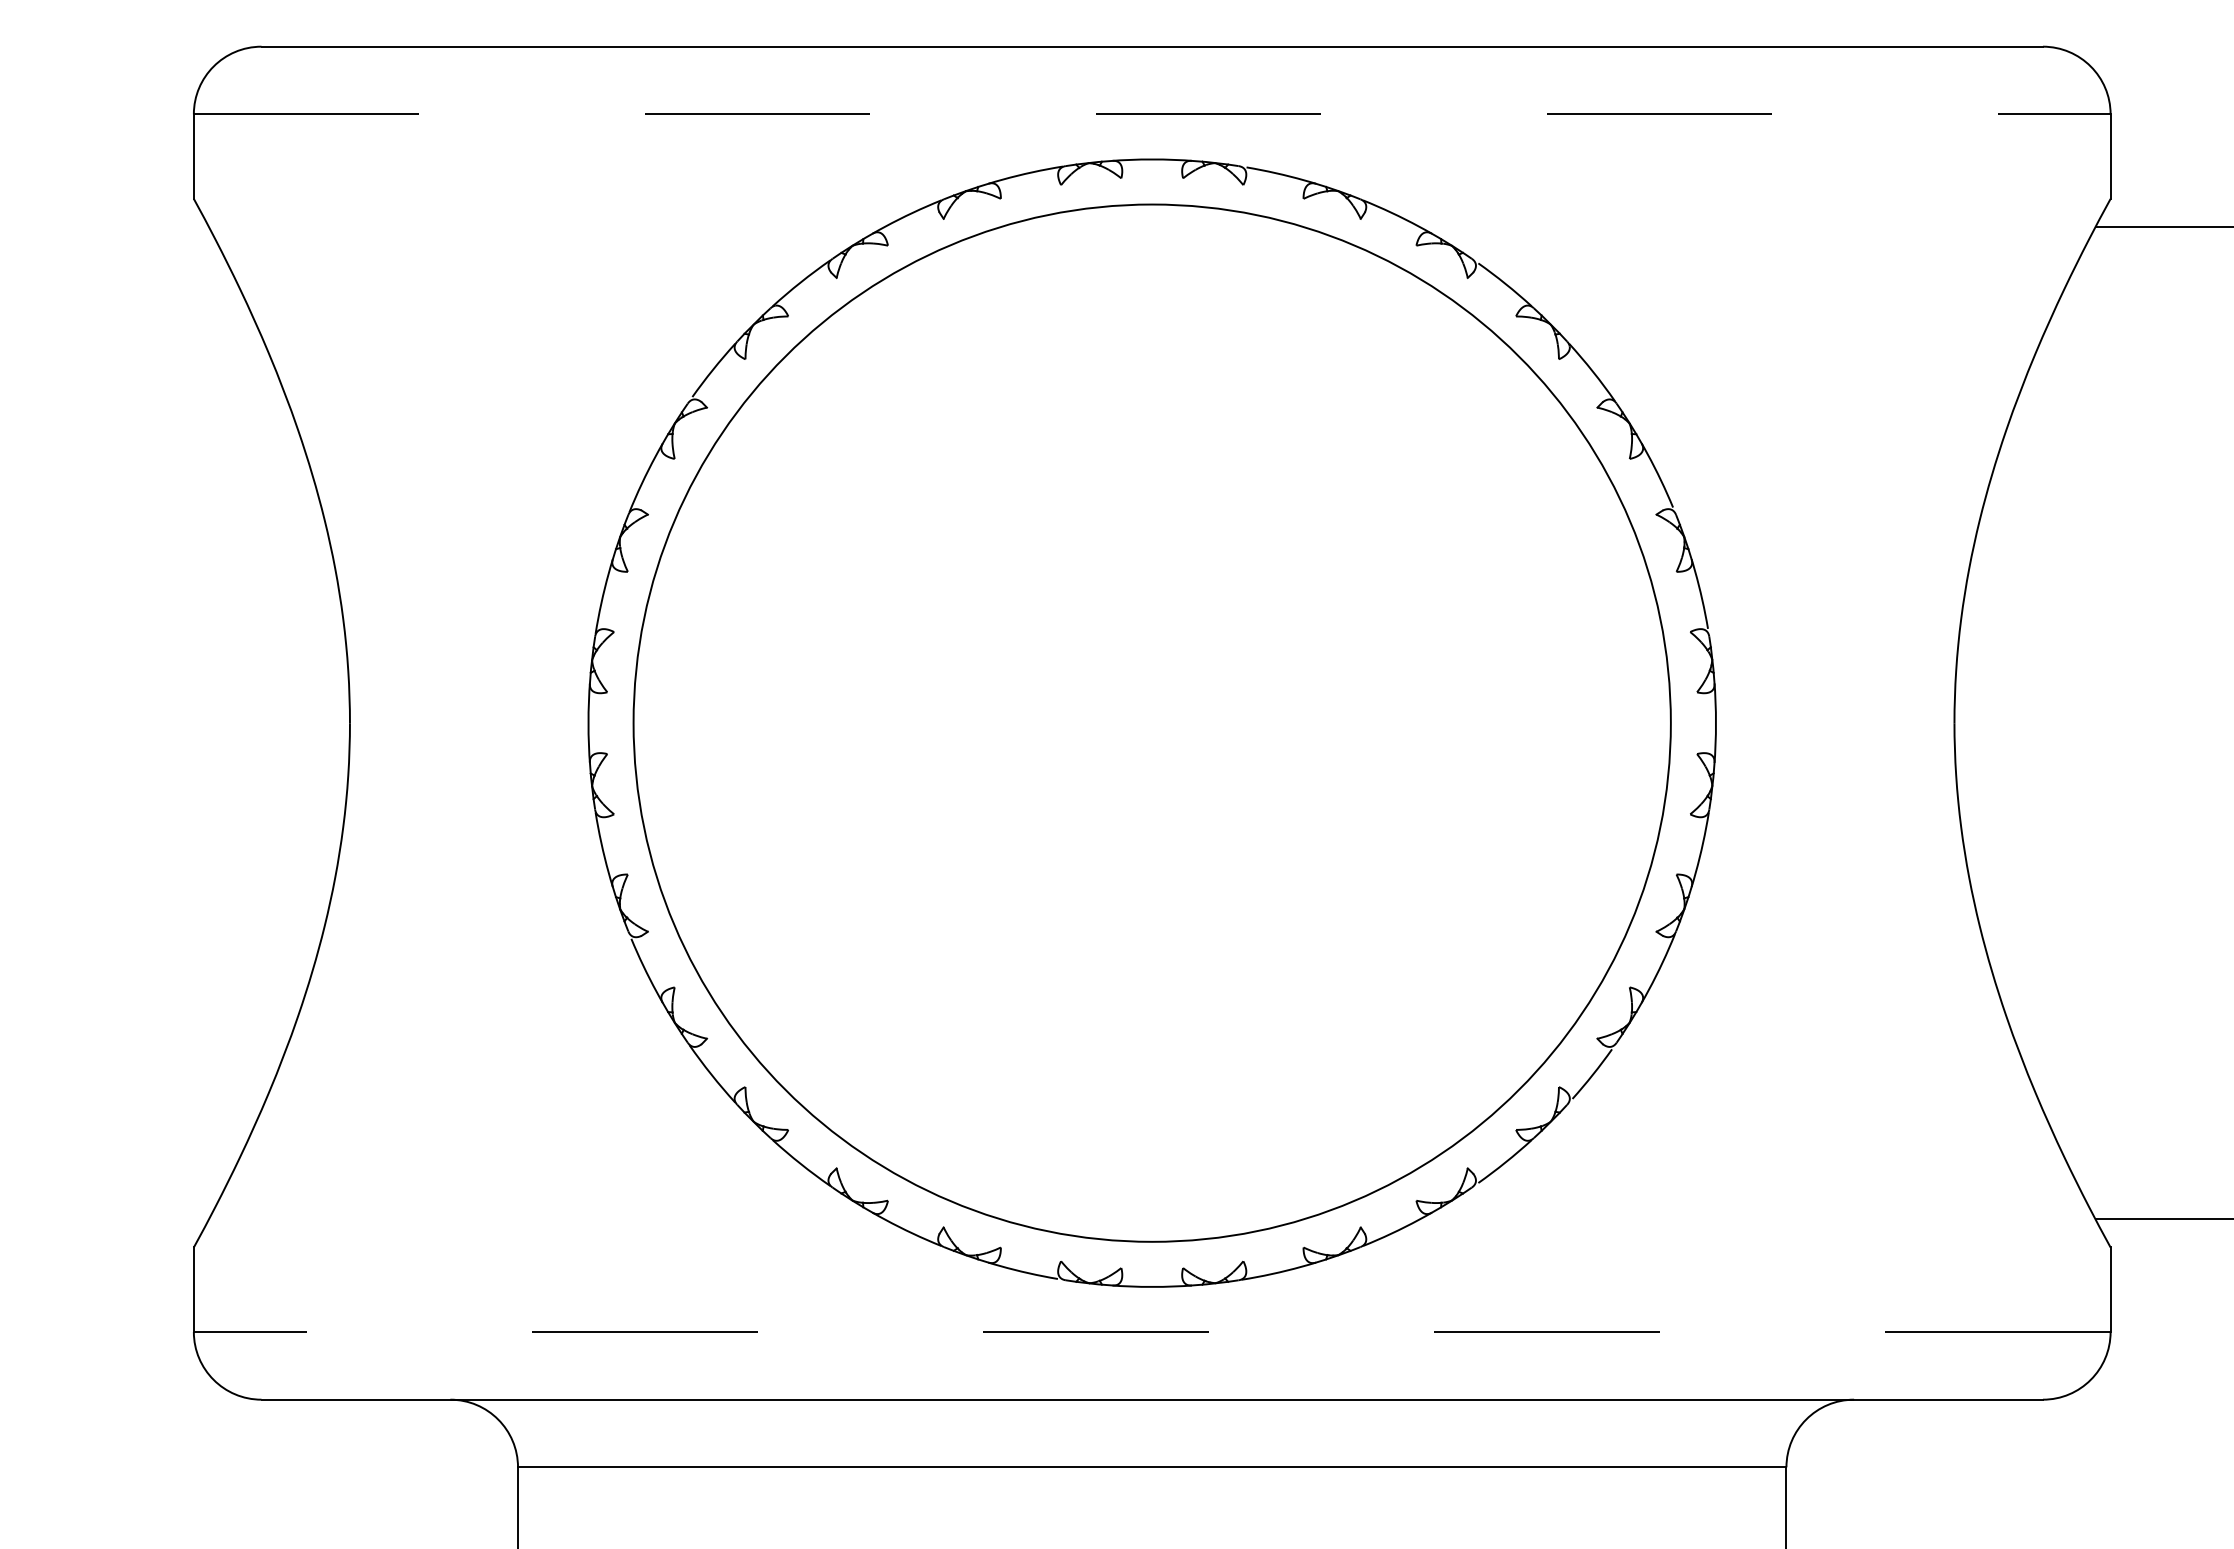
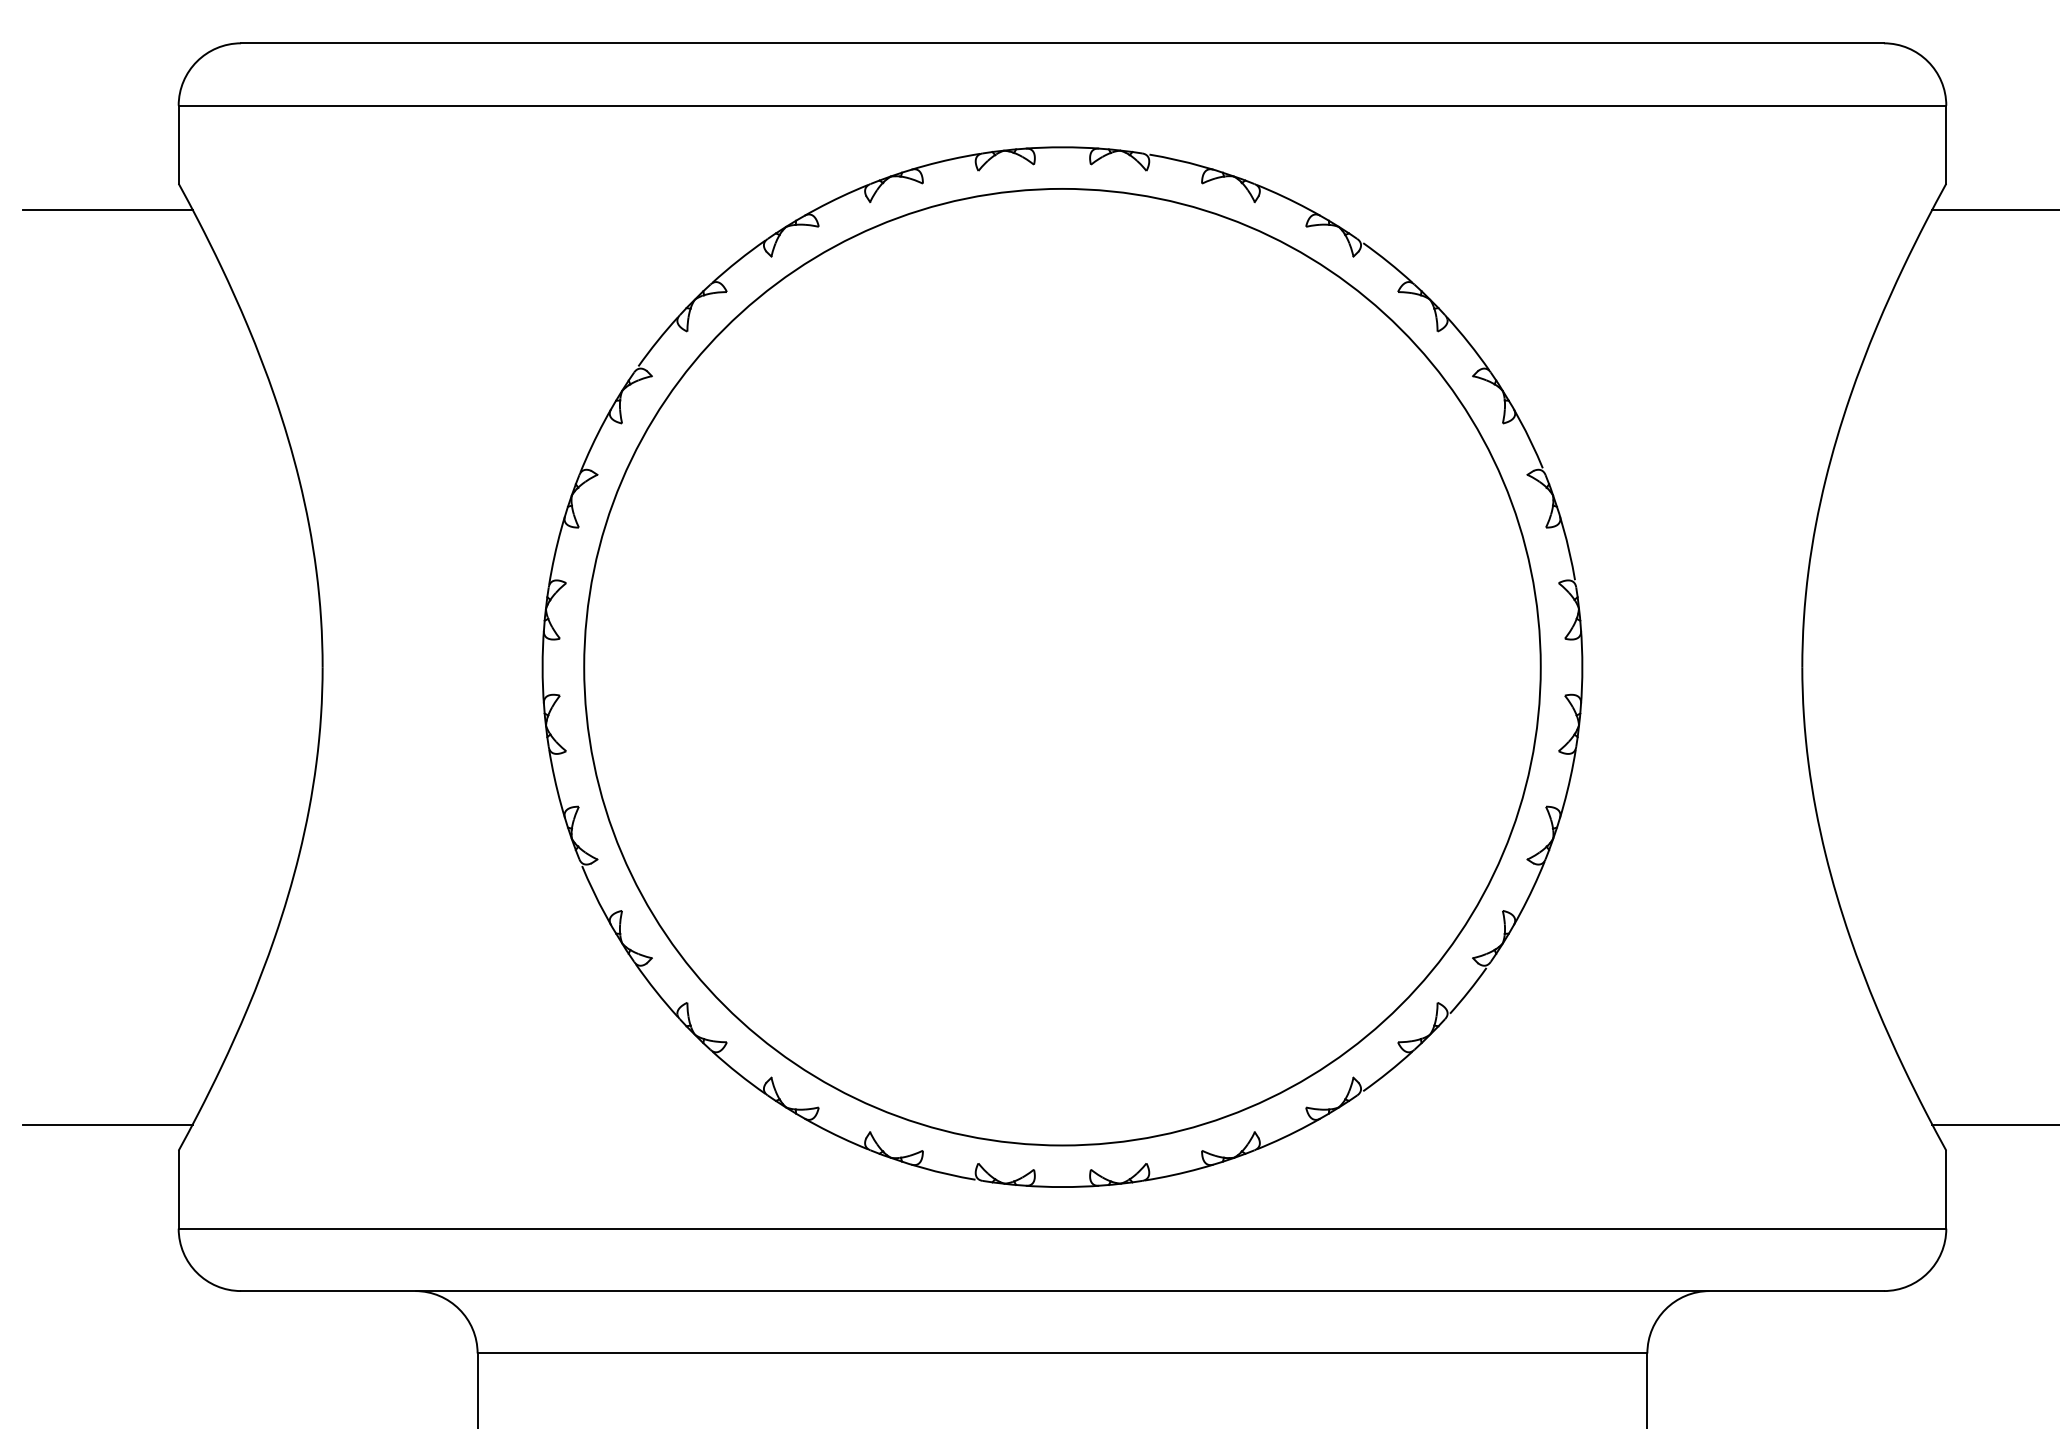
line: (1152, 114) -> (1062, 105), dashed -> solid
line: (116, 227) -> (107, 210), added
line: (116, 1219) -> (107, 1124), added
line: (1151, 1332) -> (1061, 1229), dashed -> solid

